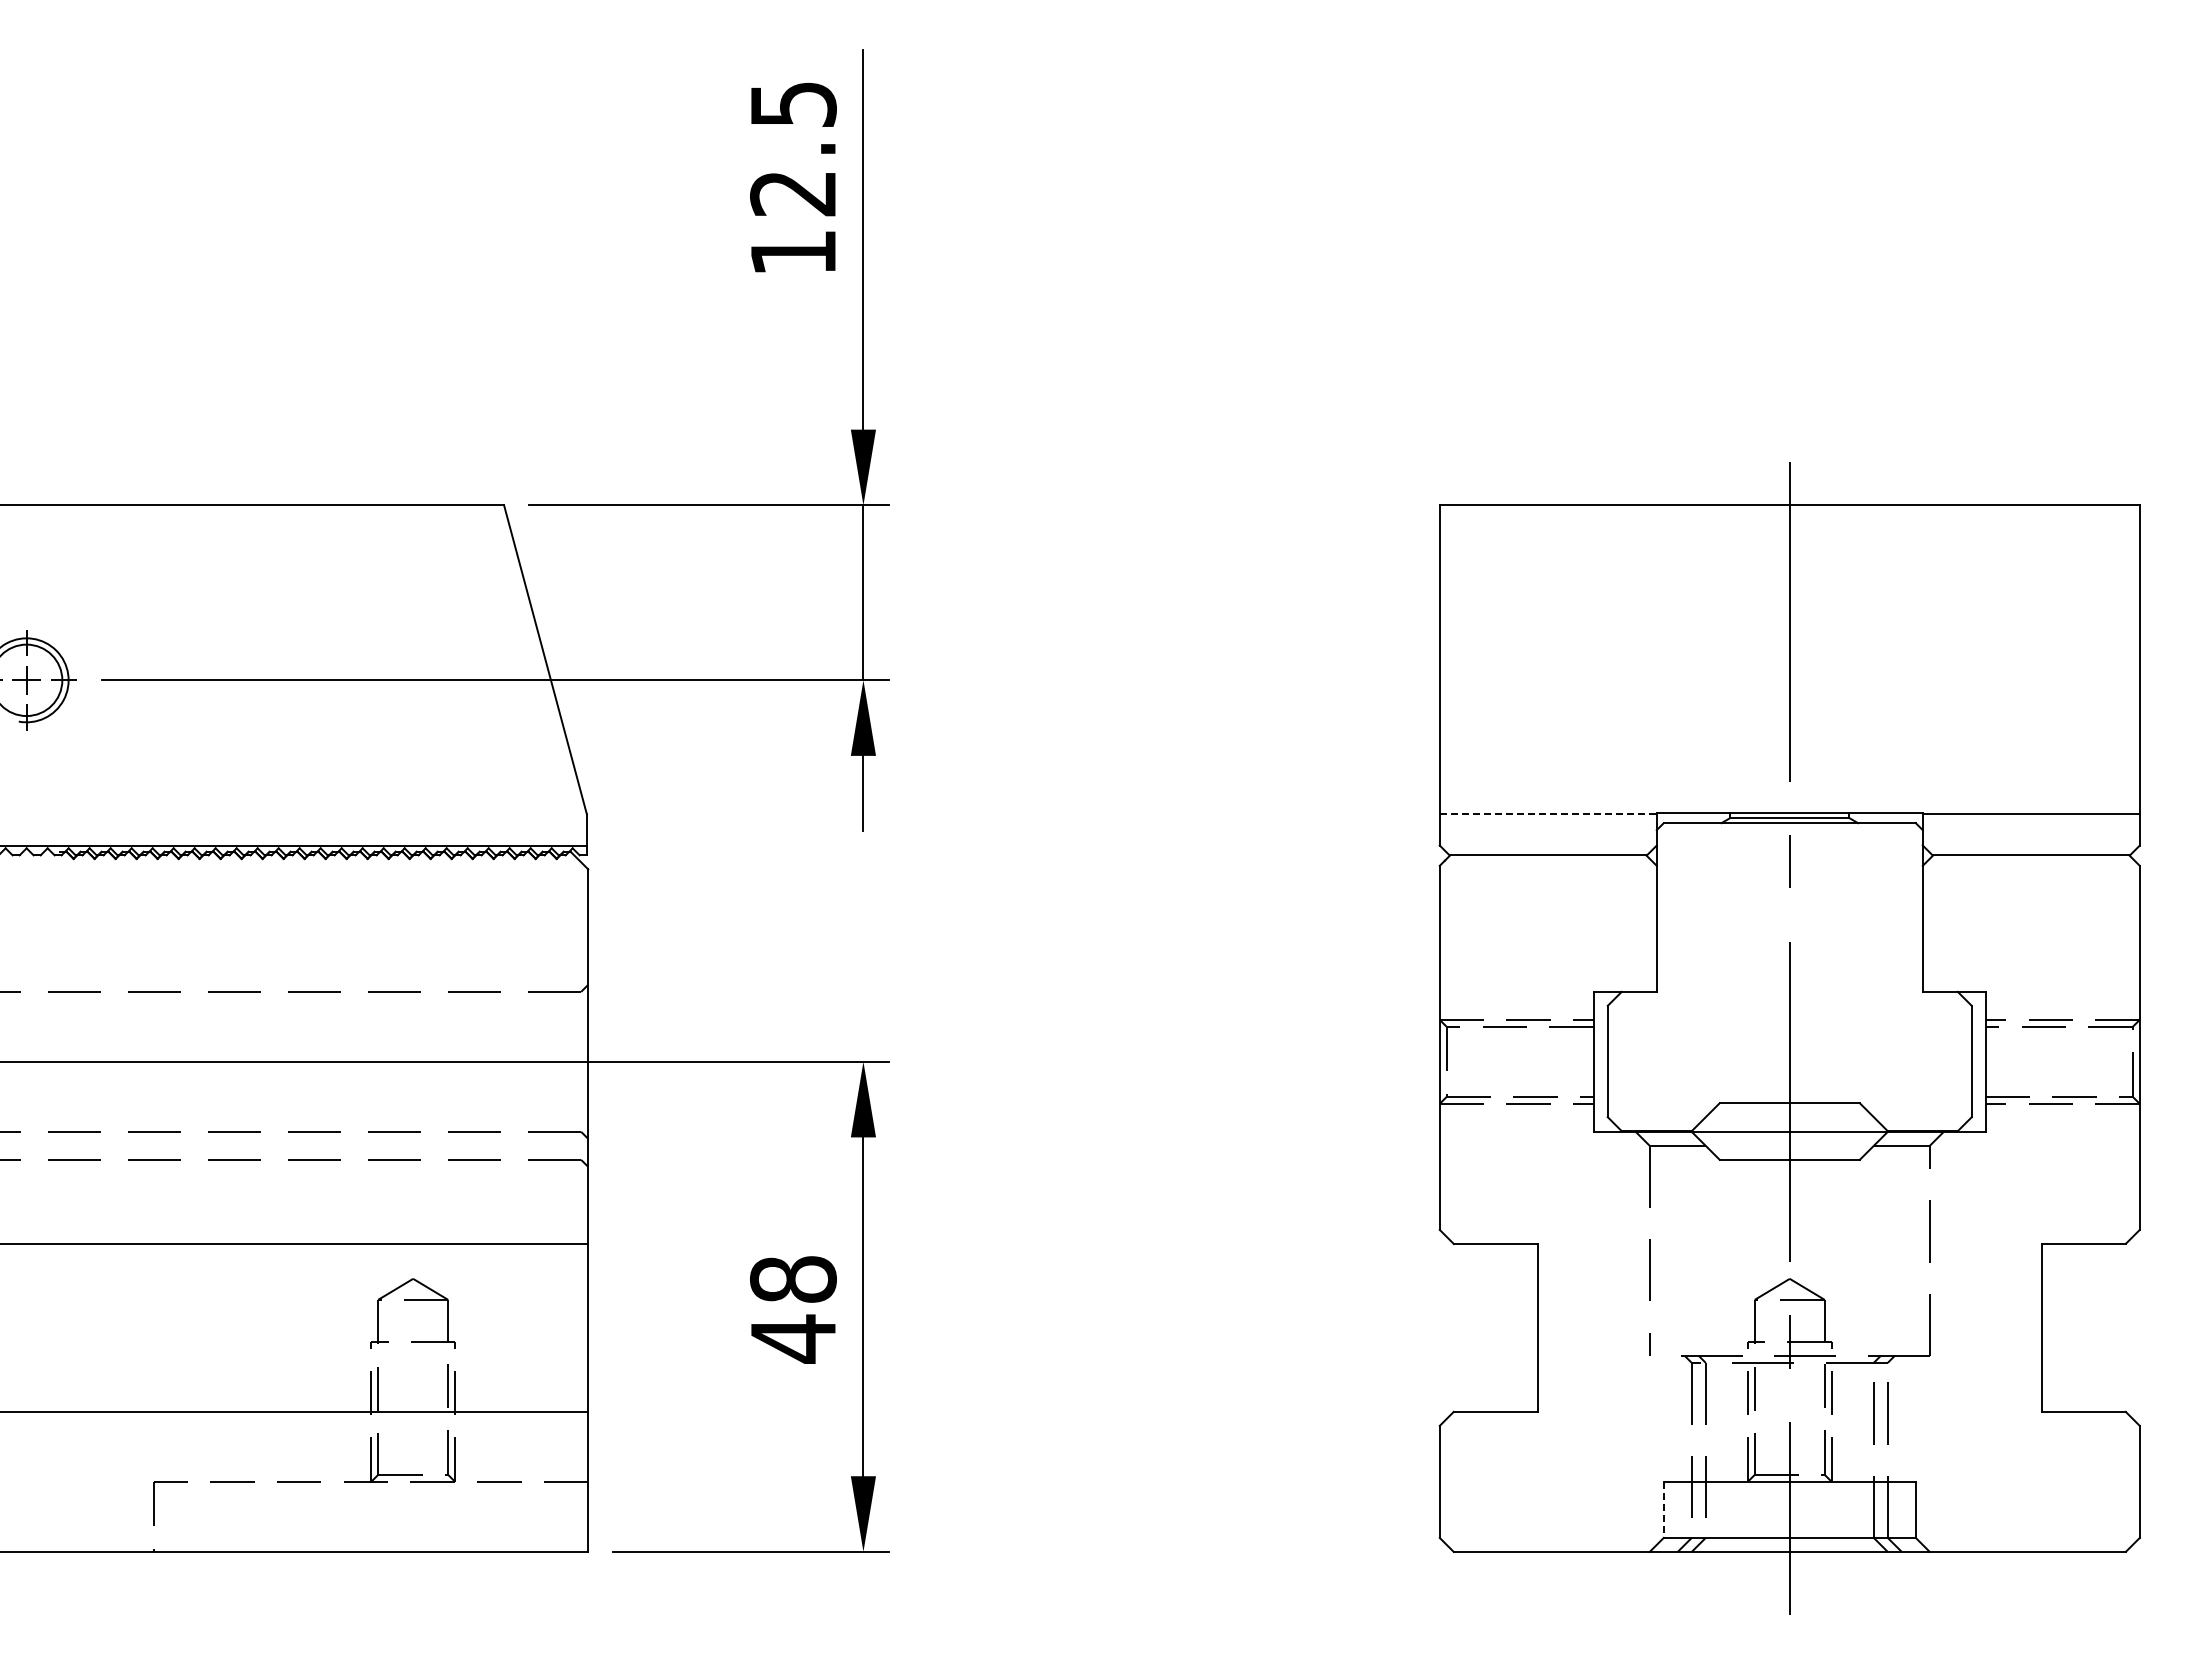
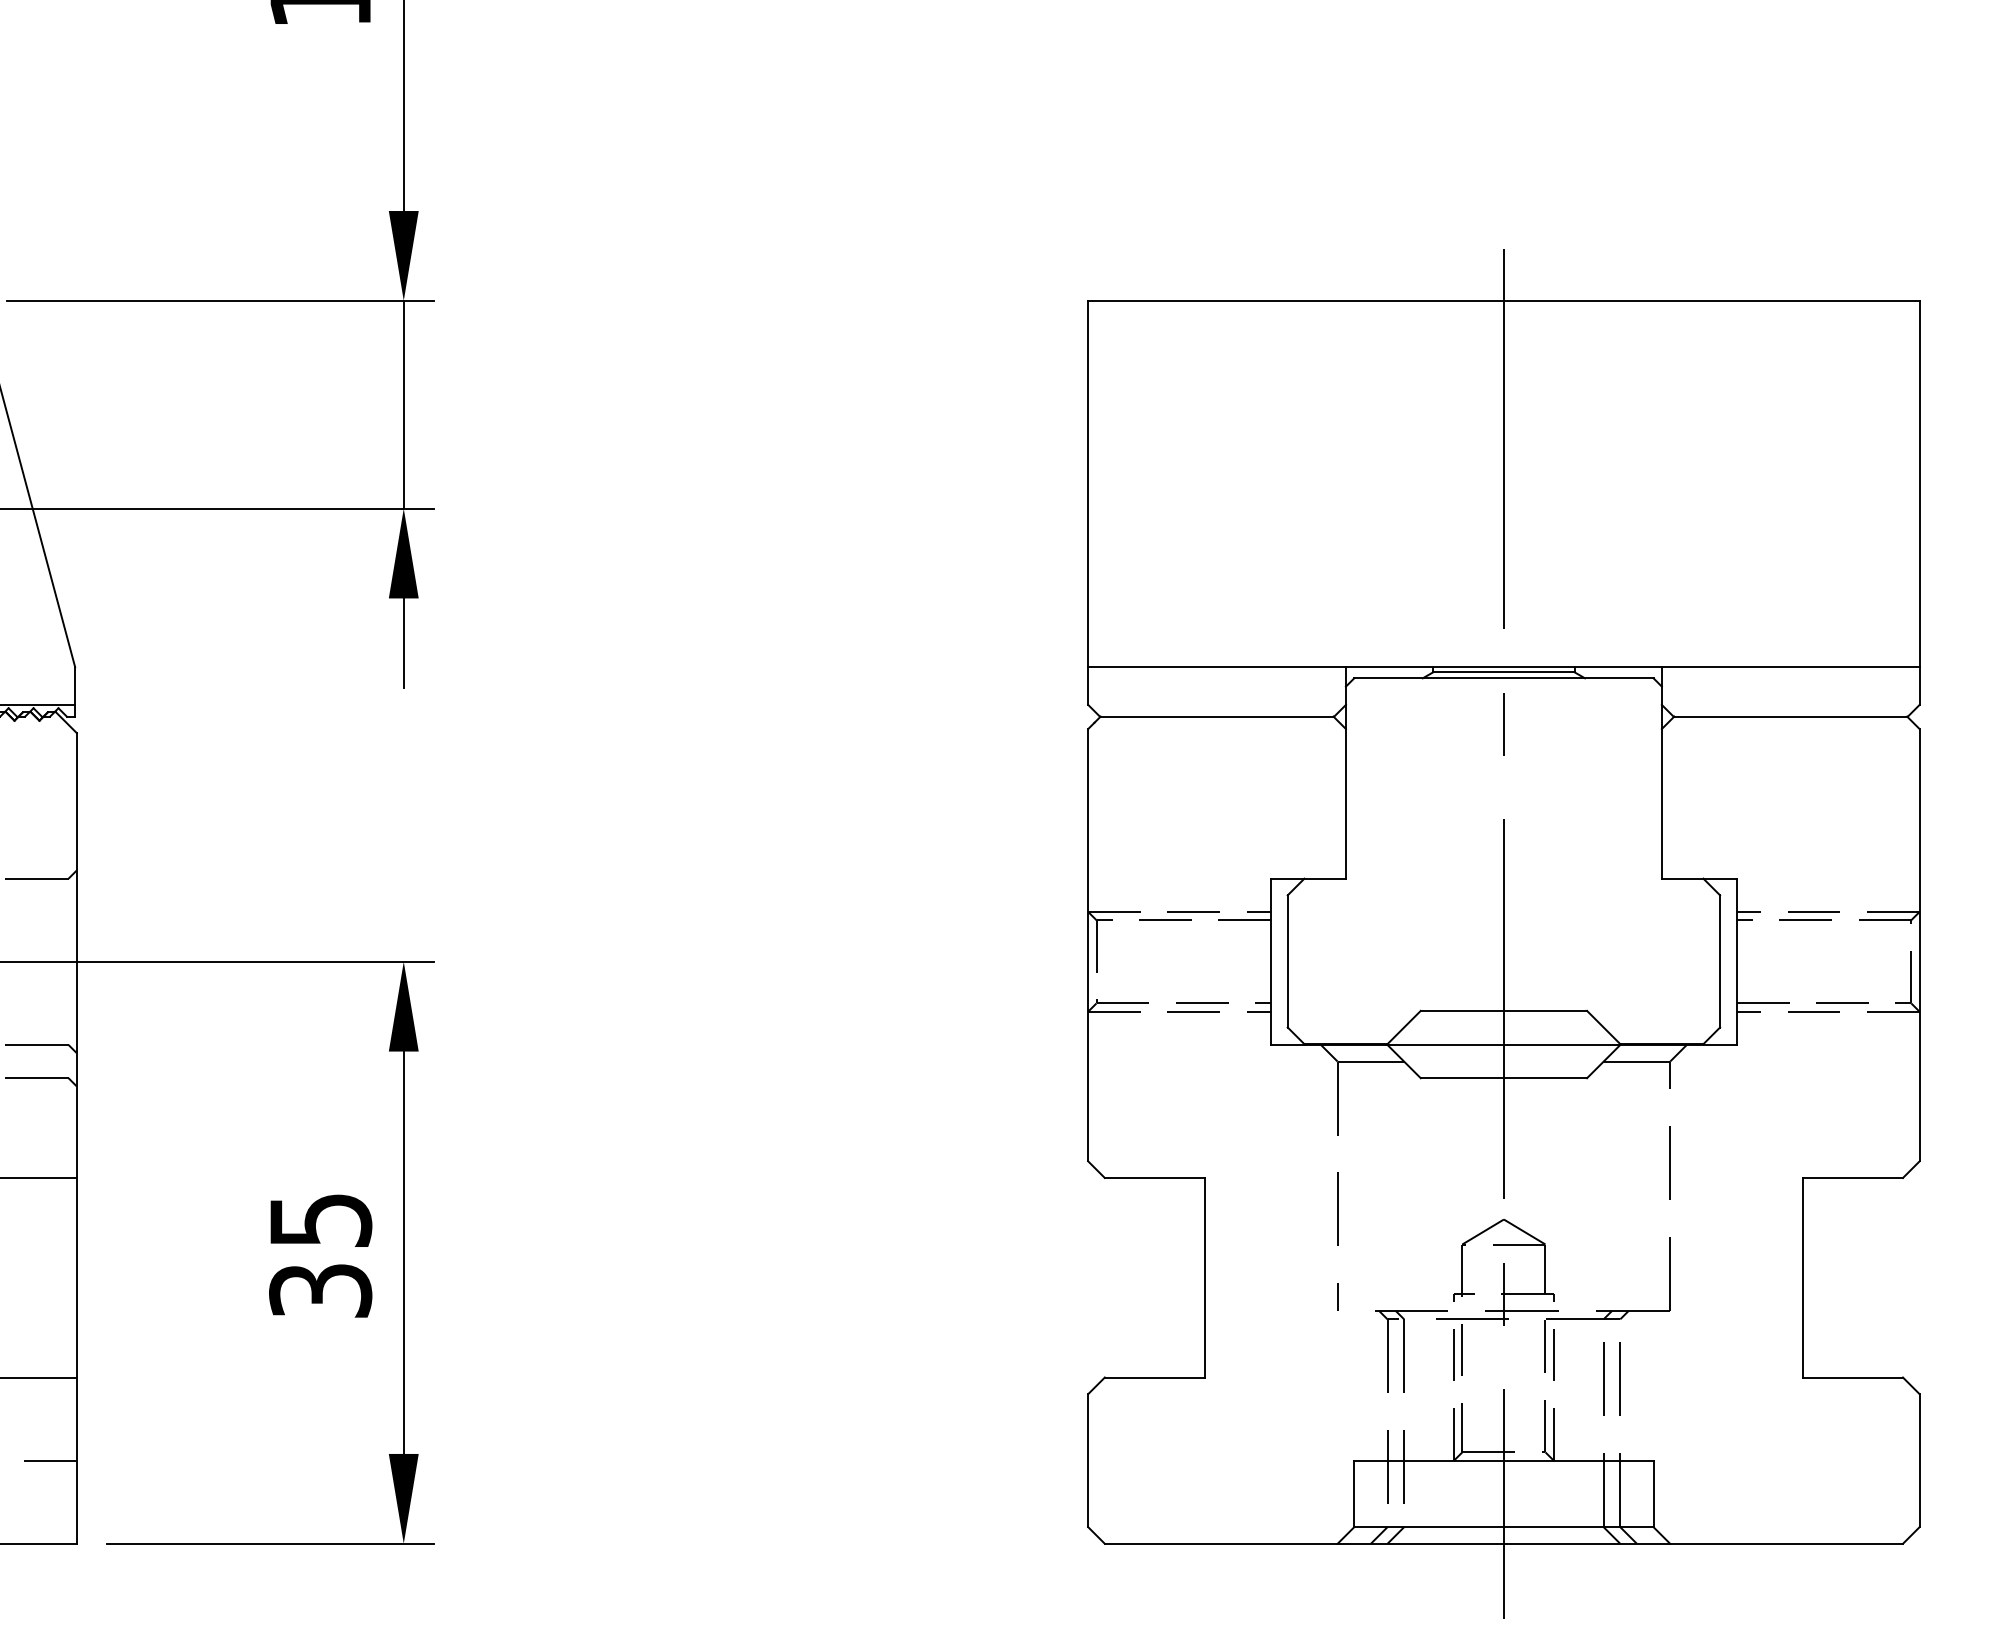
line: (1548, 813) -> (1217, 666), dashed -> solid
text: (793, 1309) -> (320, 1255), 48 -> 35
line: (1663, 1510) -> (1353, 1494), dashed -> solid

